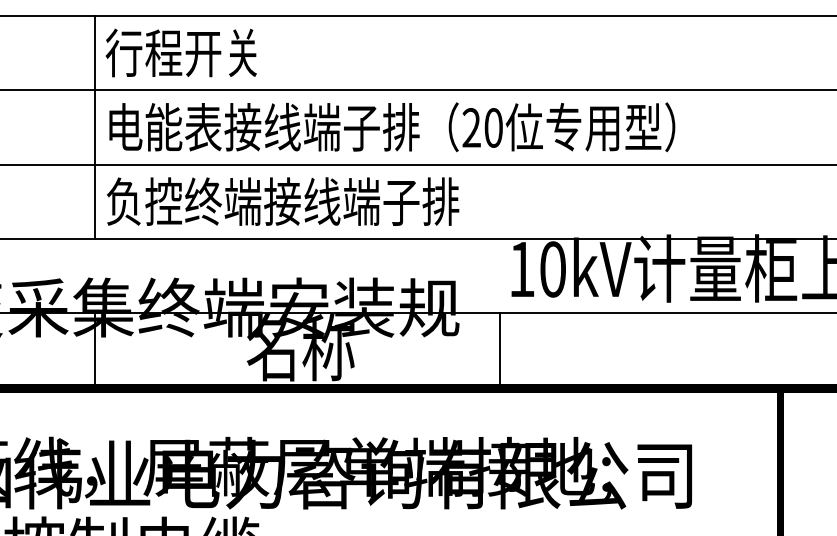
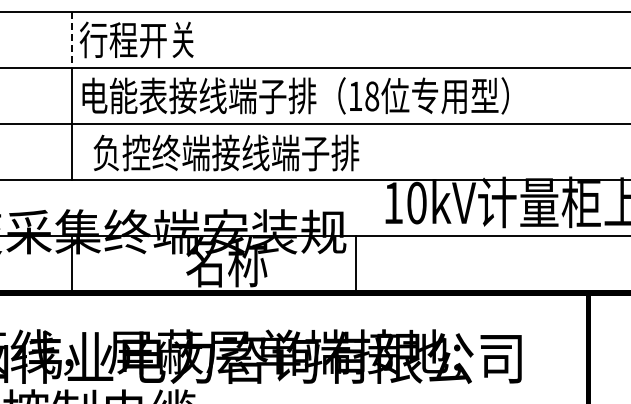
line: (94, 53) -> (71, 40), solid -> dashed
text: (482, 128) -> (363, 96), 20 -> 18
text: (283, 201) -> (226, 152), moved
line: (500, 350) -> (356, 264), moved

